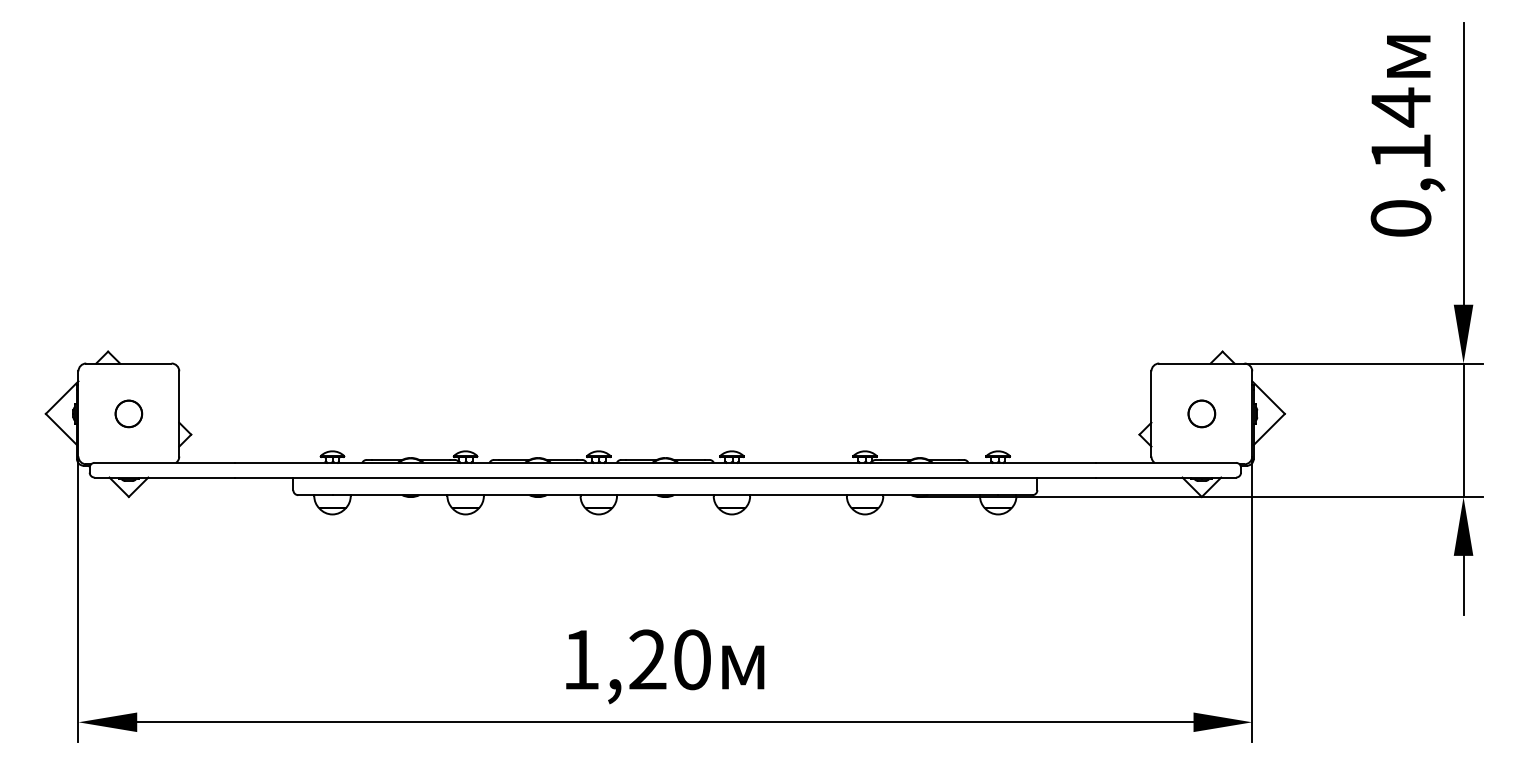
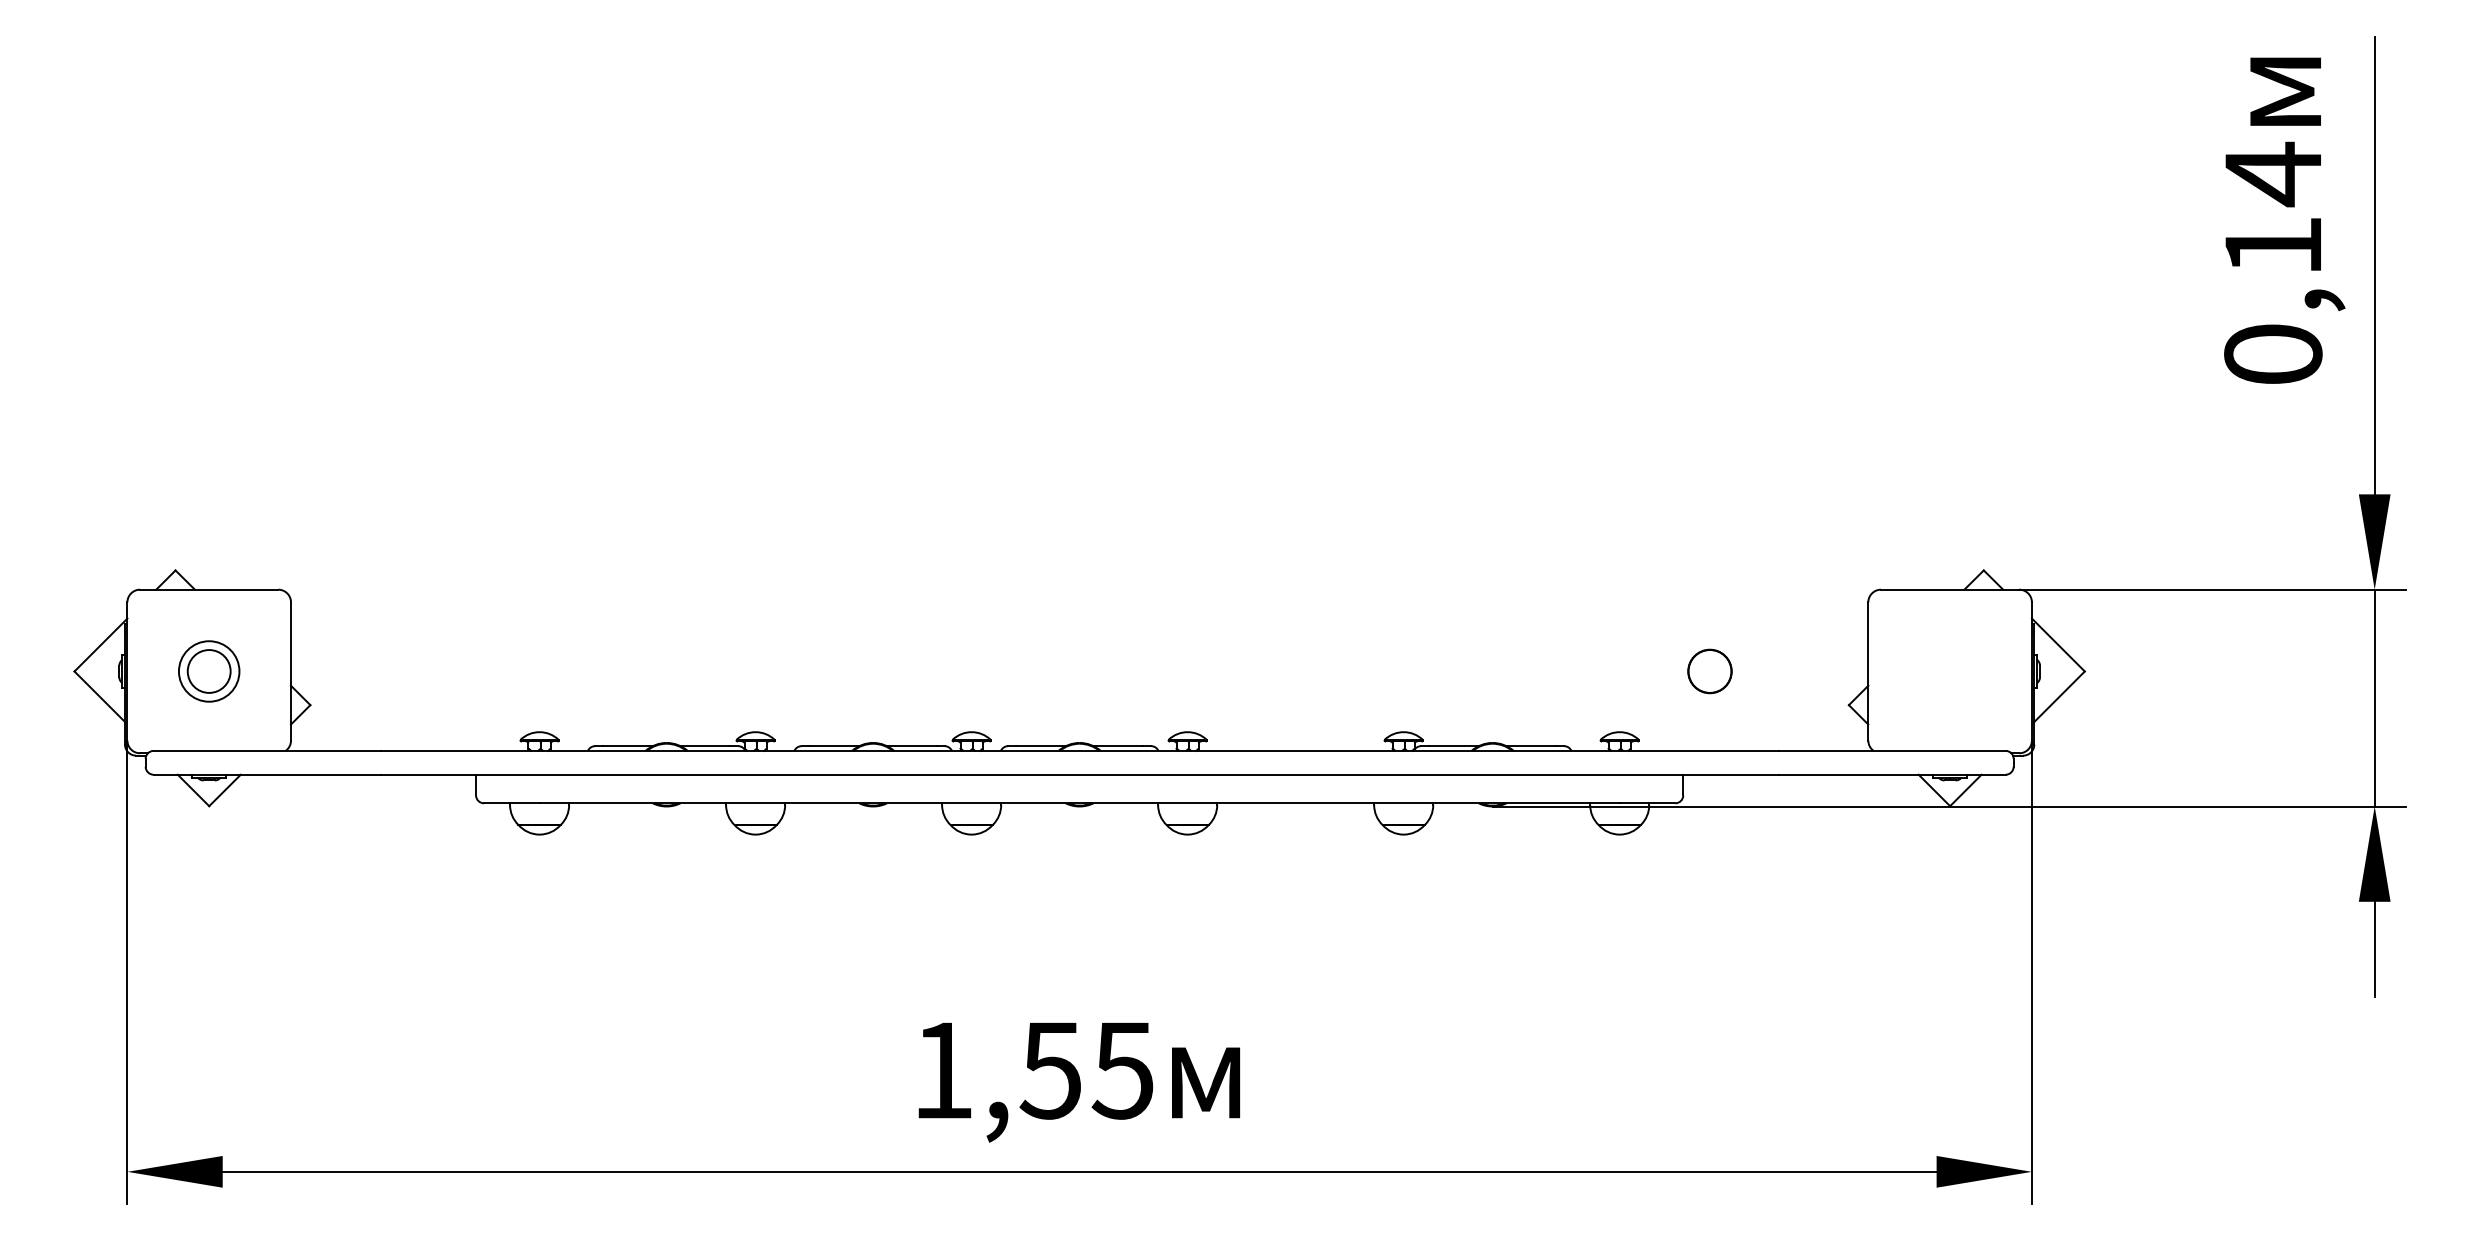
circle: (128, 413) -> (208, 670), size x1.4
part: (1201, 413) -> (1709, 670), moved
text: (669, 659) -> (1086, 1069), 1,20 -> 1,55

